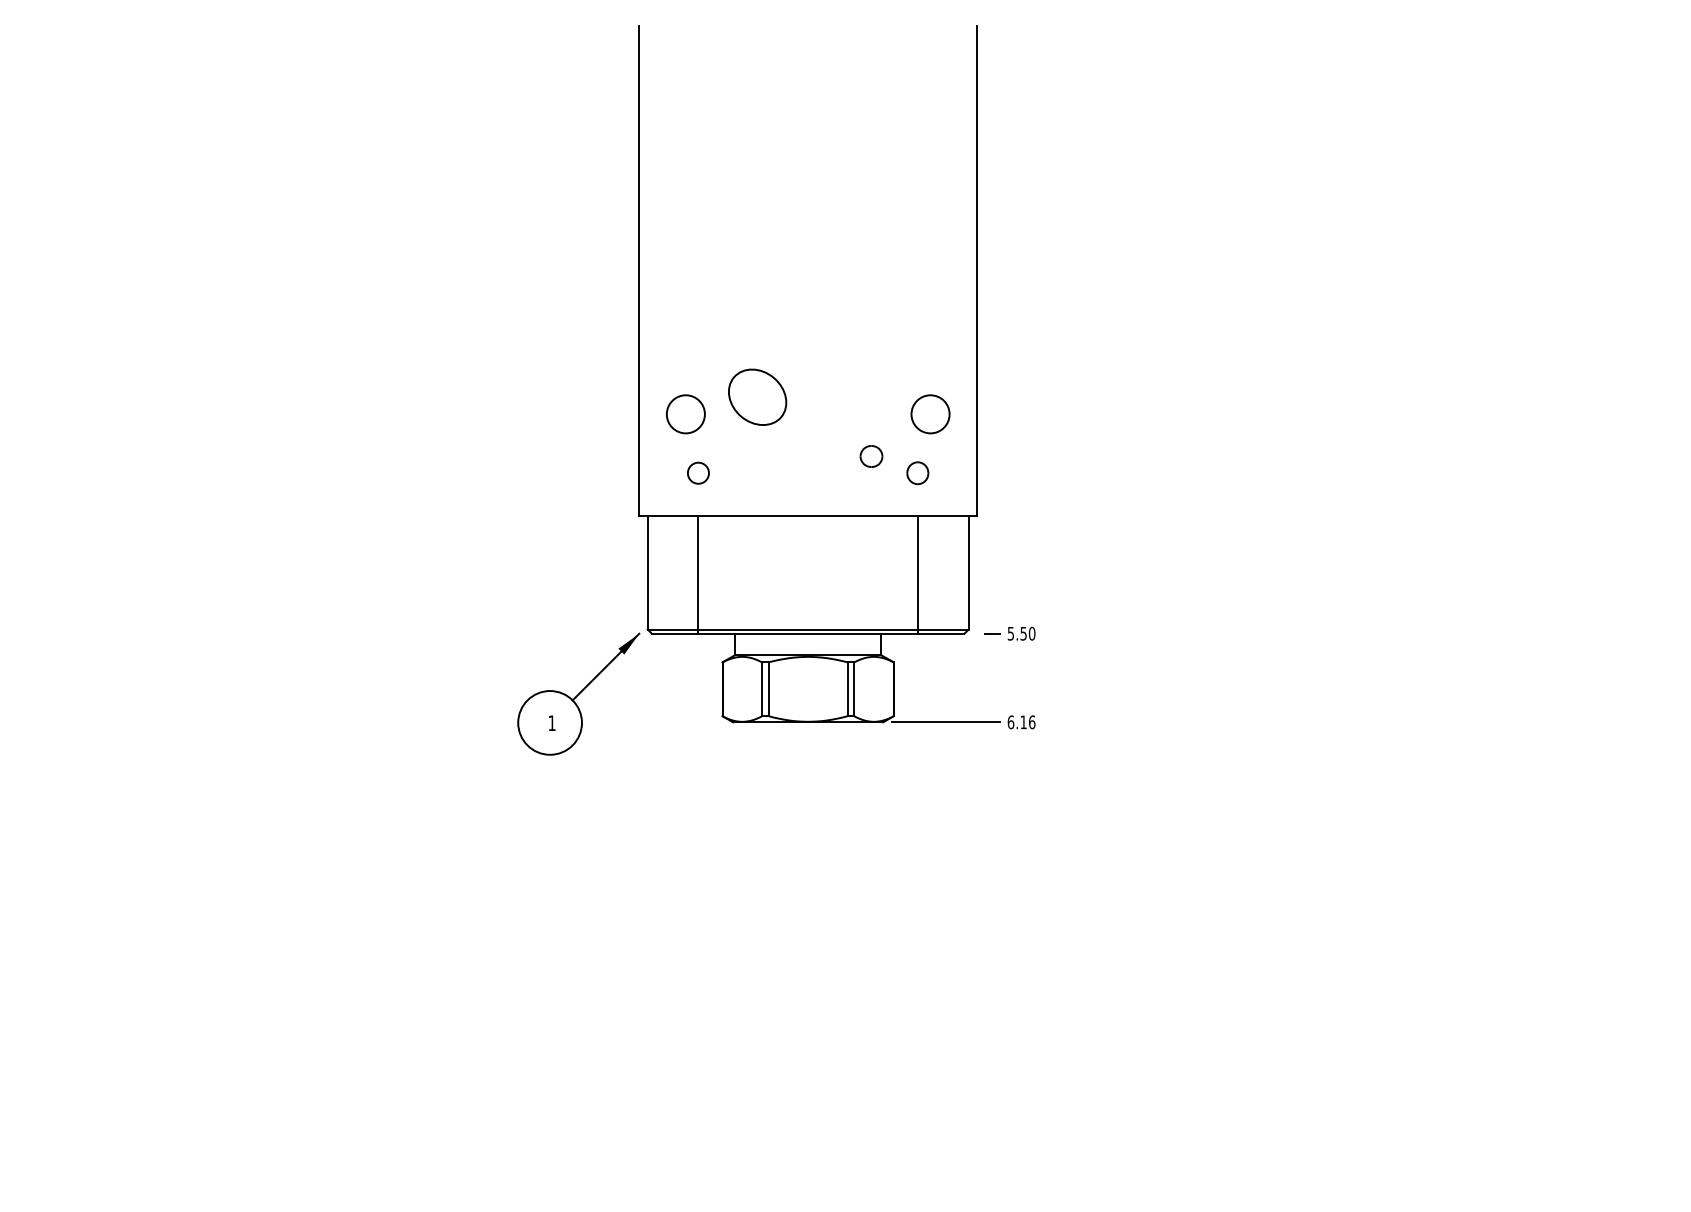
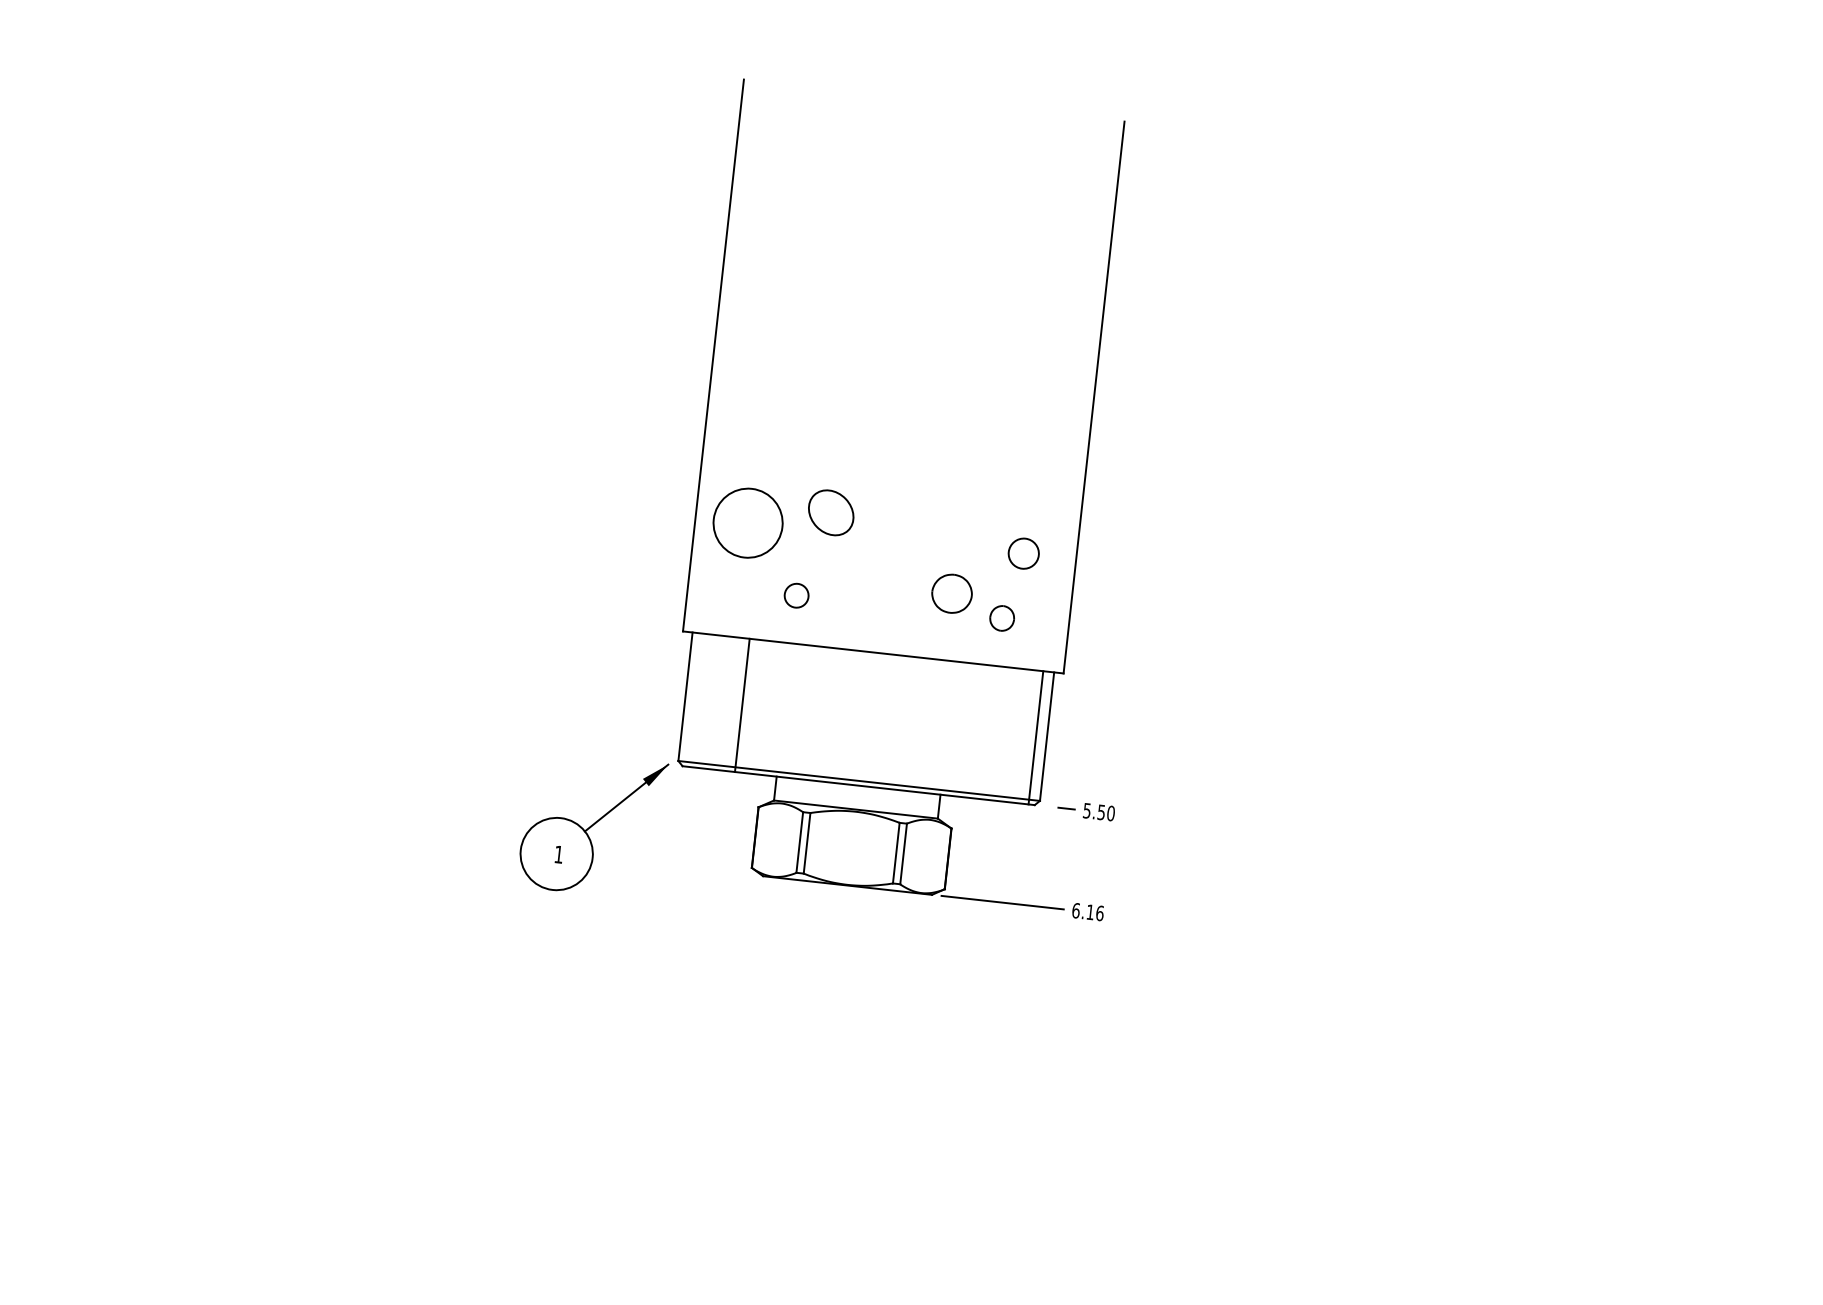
part: (757, 396) -> (831, 512), size x0.7
circle: (685, 414) -> (747, 523), size x1.6
circle: (930, 414) -> (1023, 553), size x0.7
part: (871, 456) -> (952, 593), size x1.6
circle: (698, 472) -> (796, 594), moved
line: (917, 574) -> (1035, 737), moved

